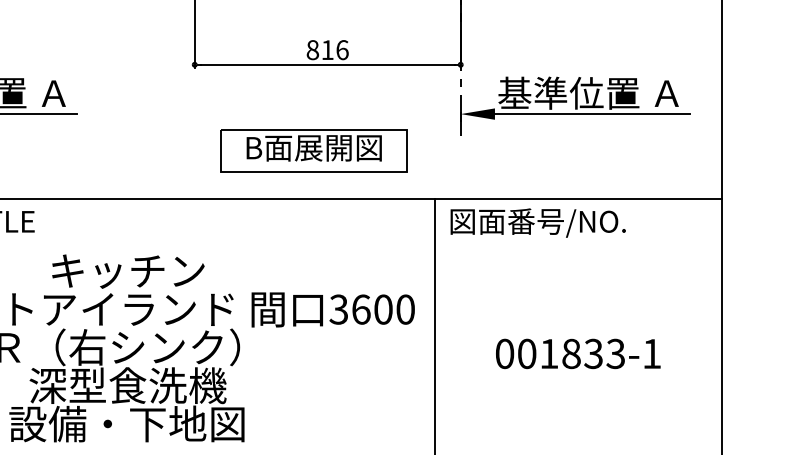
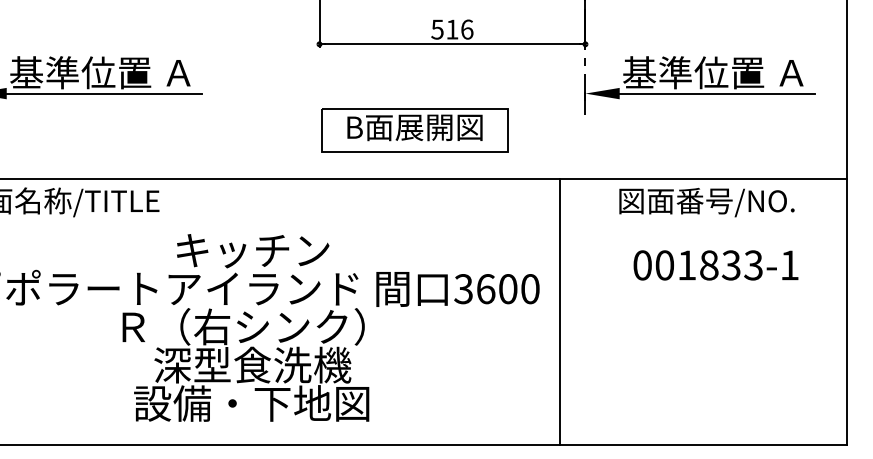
text: (312, 50) -> (437, 29), 816 -> 516
part: (313, 151) -> (414, 130), moved
text: (537, 223) -> (706, 202), moved
text: (577, 354) -> (715, 265), moved

